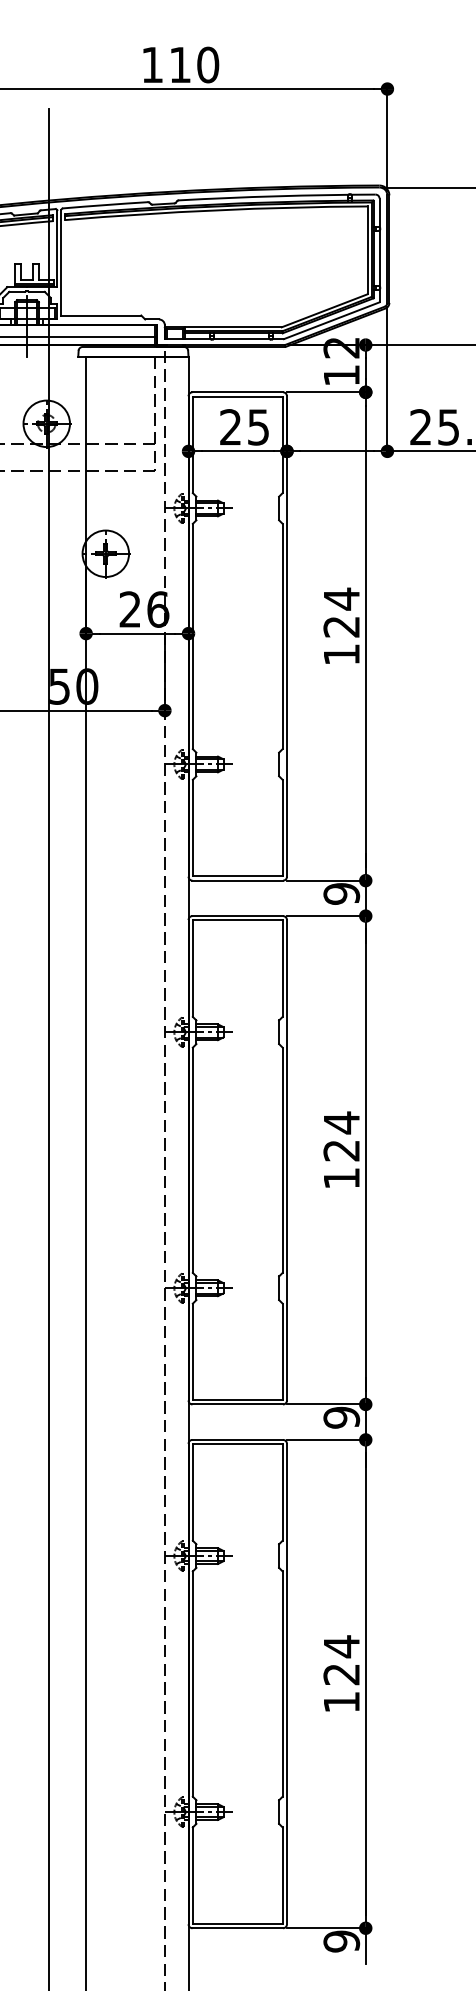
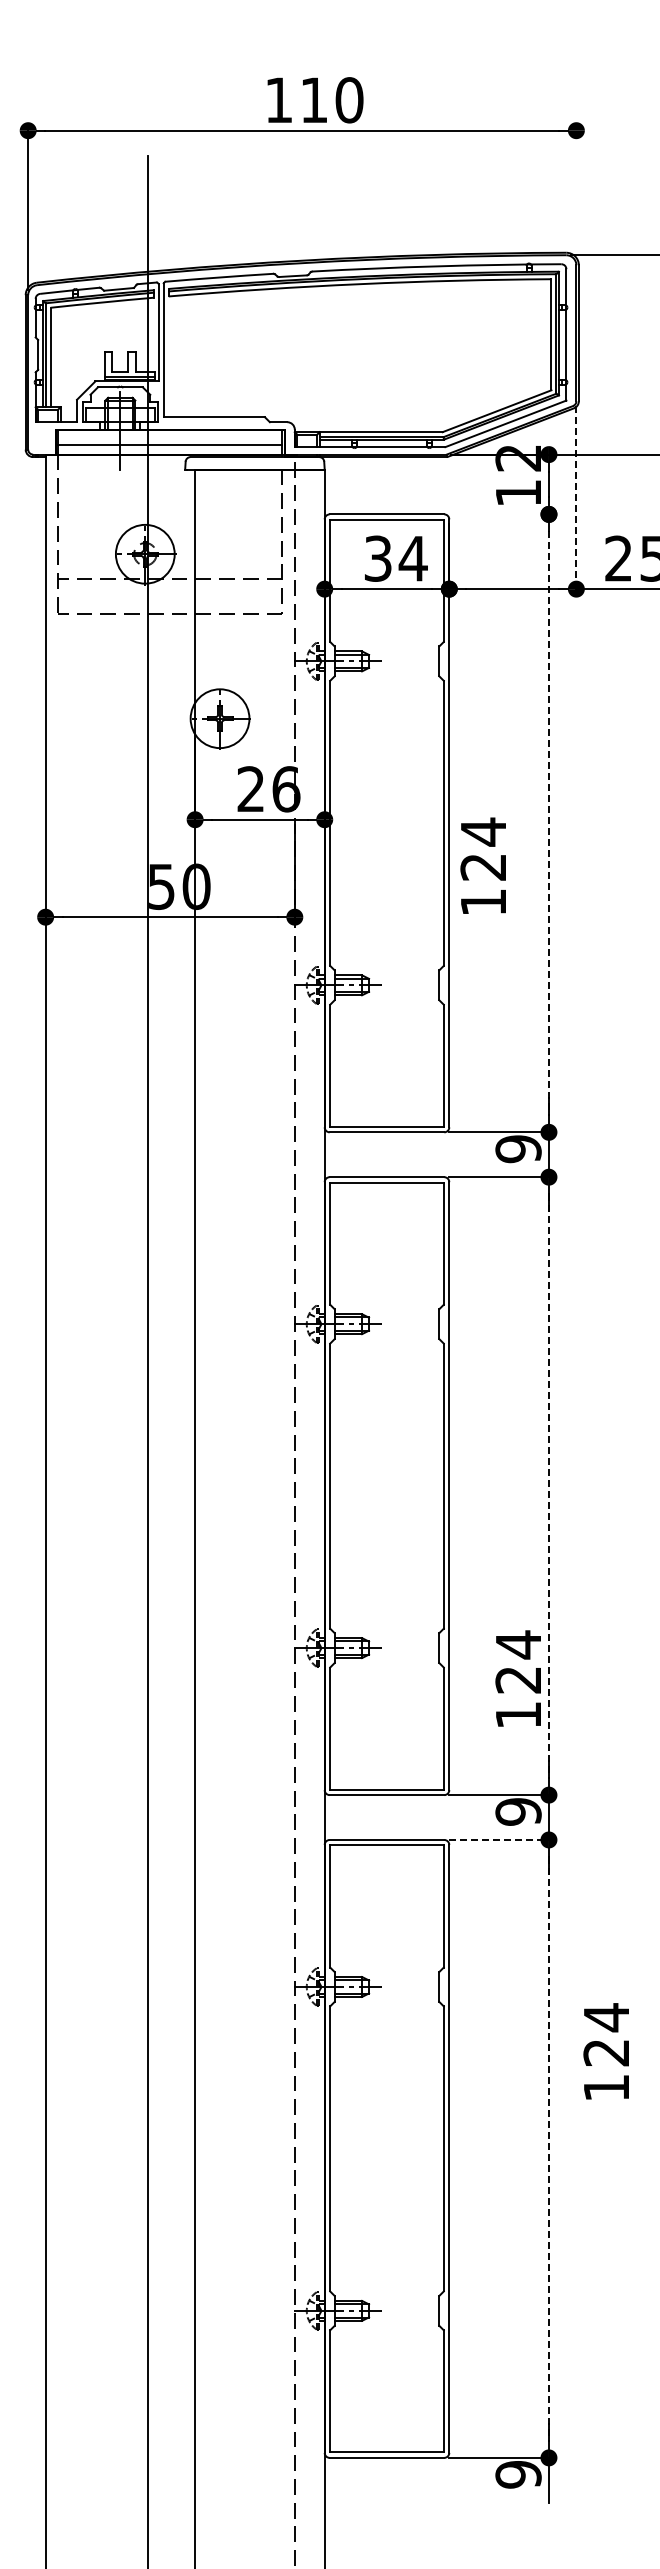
line: (387, 137) -> (576, 192), removed
line: (387, 381) -> (576, 500), solid -> dashed
line: (328, 392) -> (501, 514), removed
text: (244, 427) -> (395, 558), 25 -> 34
text: (340, 625) -> (482, 865), moved
line: (365, 636) -> (548, 823), solid -> dashed
text: (340, 1149) -> (517, 1678), moved
line: (365, 1160) -> (548, 1486), solid -> dashed
line: (329, 1439) -> (502, 1839), solid -> dashed
text: (340, 1673) -> (605, 2051), moved
line: (365, 1684) -> (548, 2149), solid -> dashed

